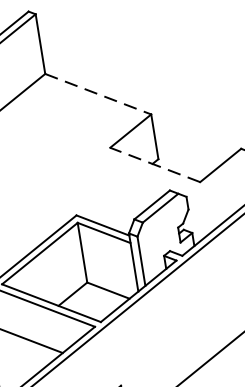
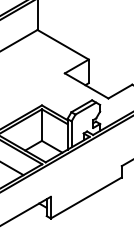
line: (98, 93) -> (63, 44), dashed -> solid
line: (154, 164) -> (86, 85), dashed -> solid

